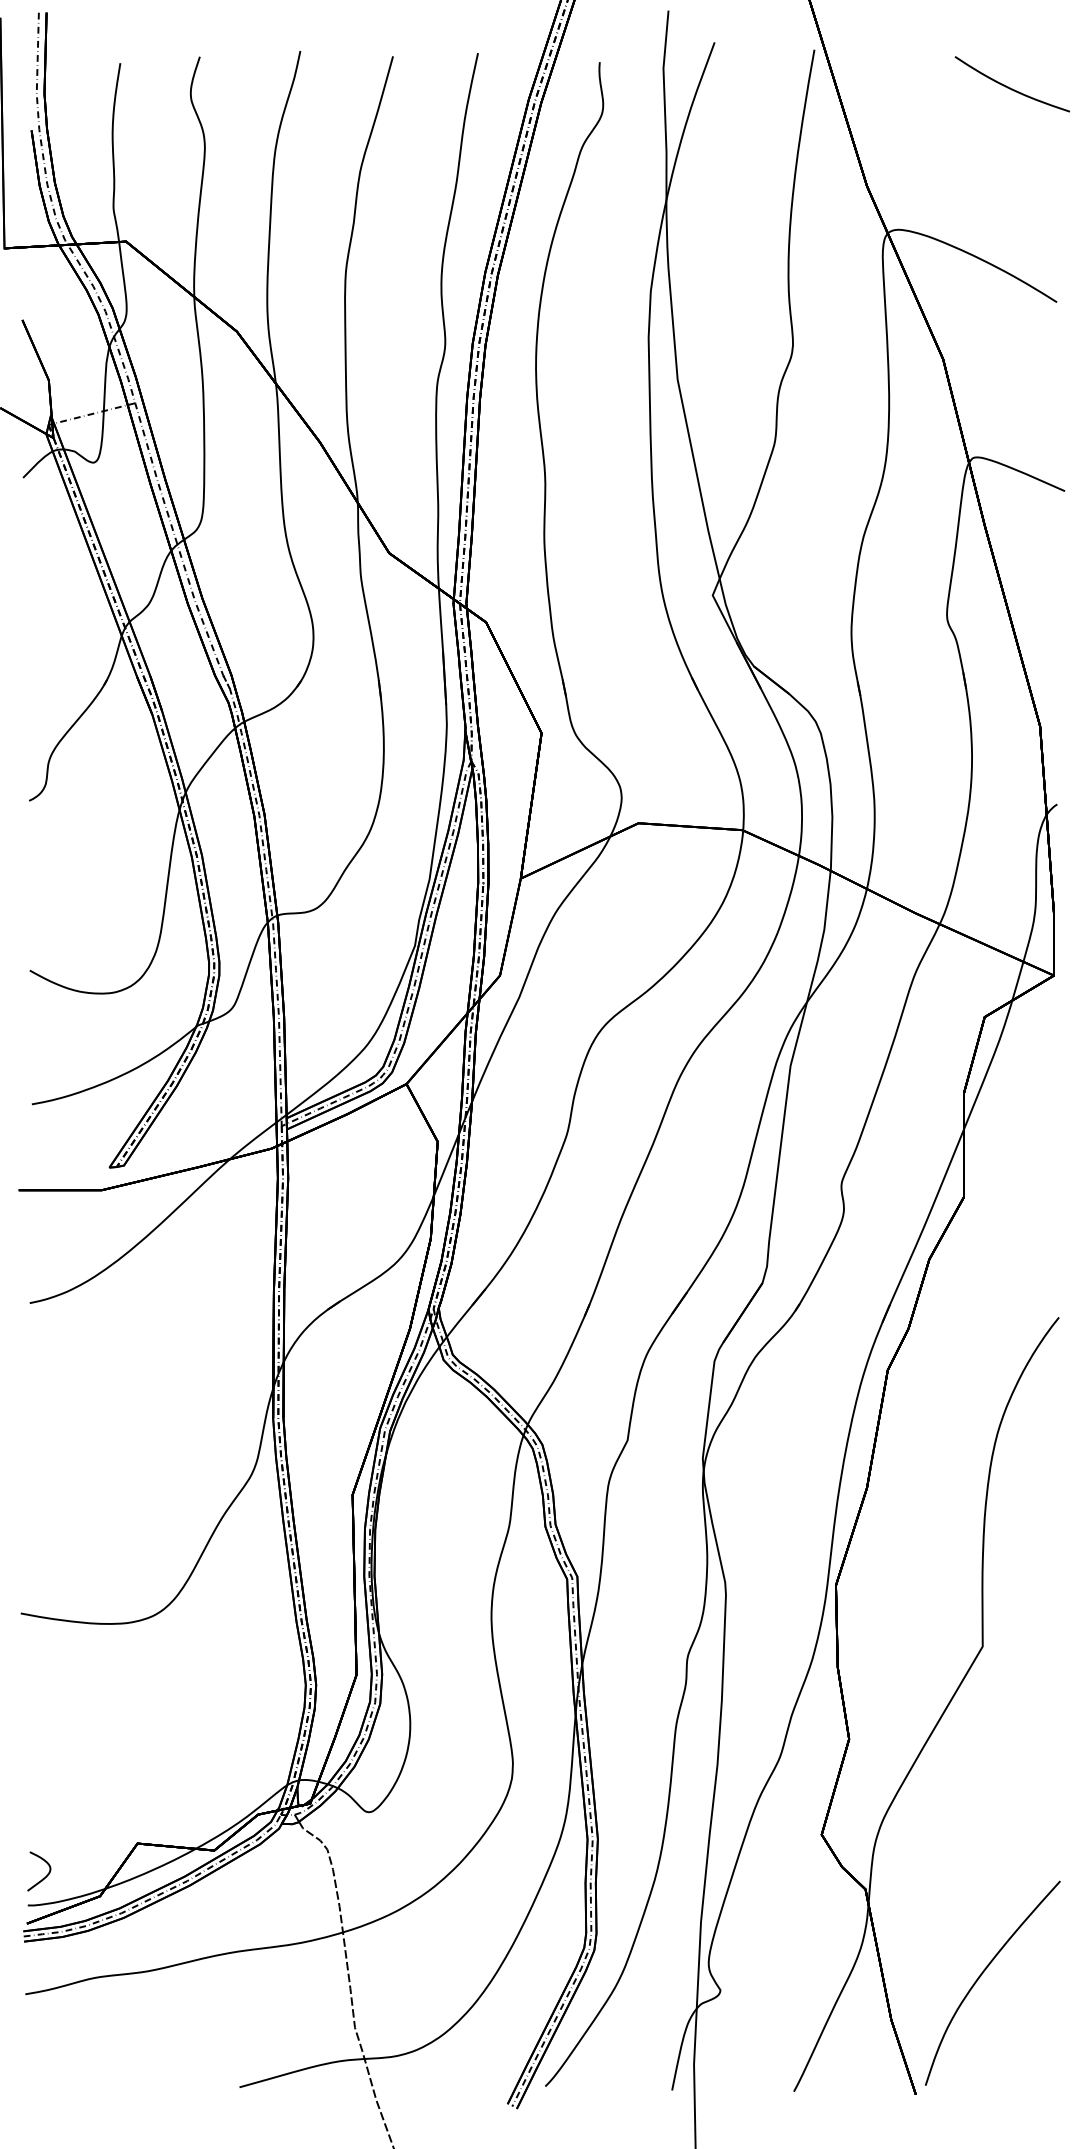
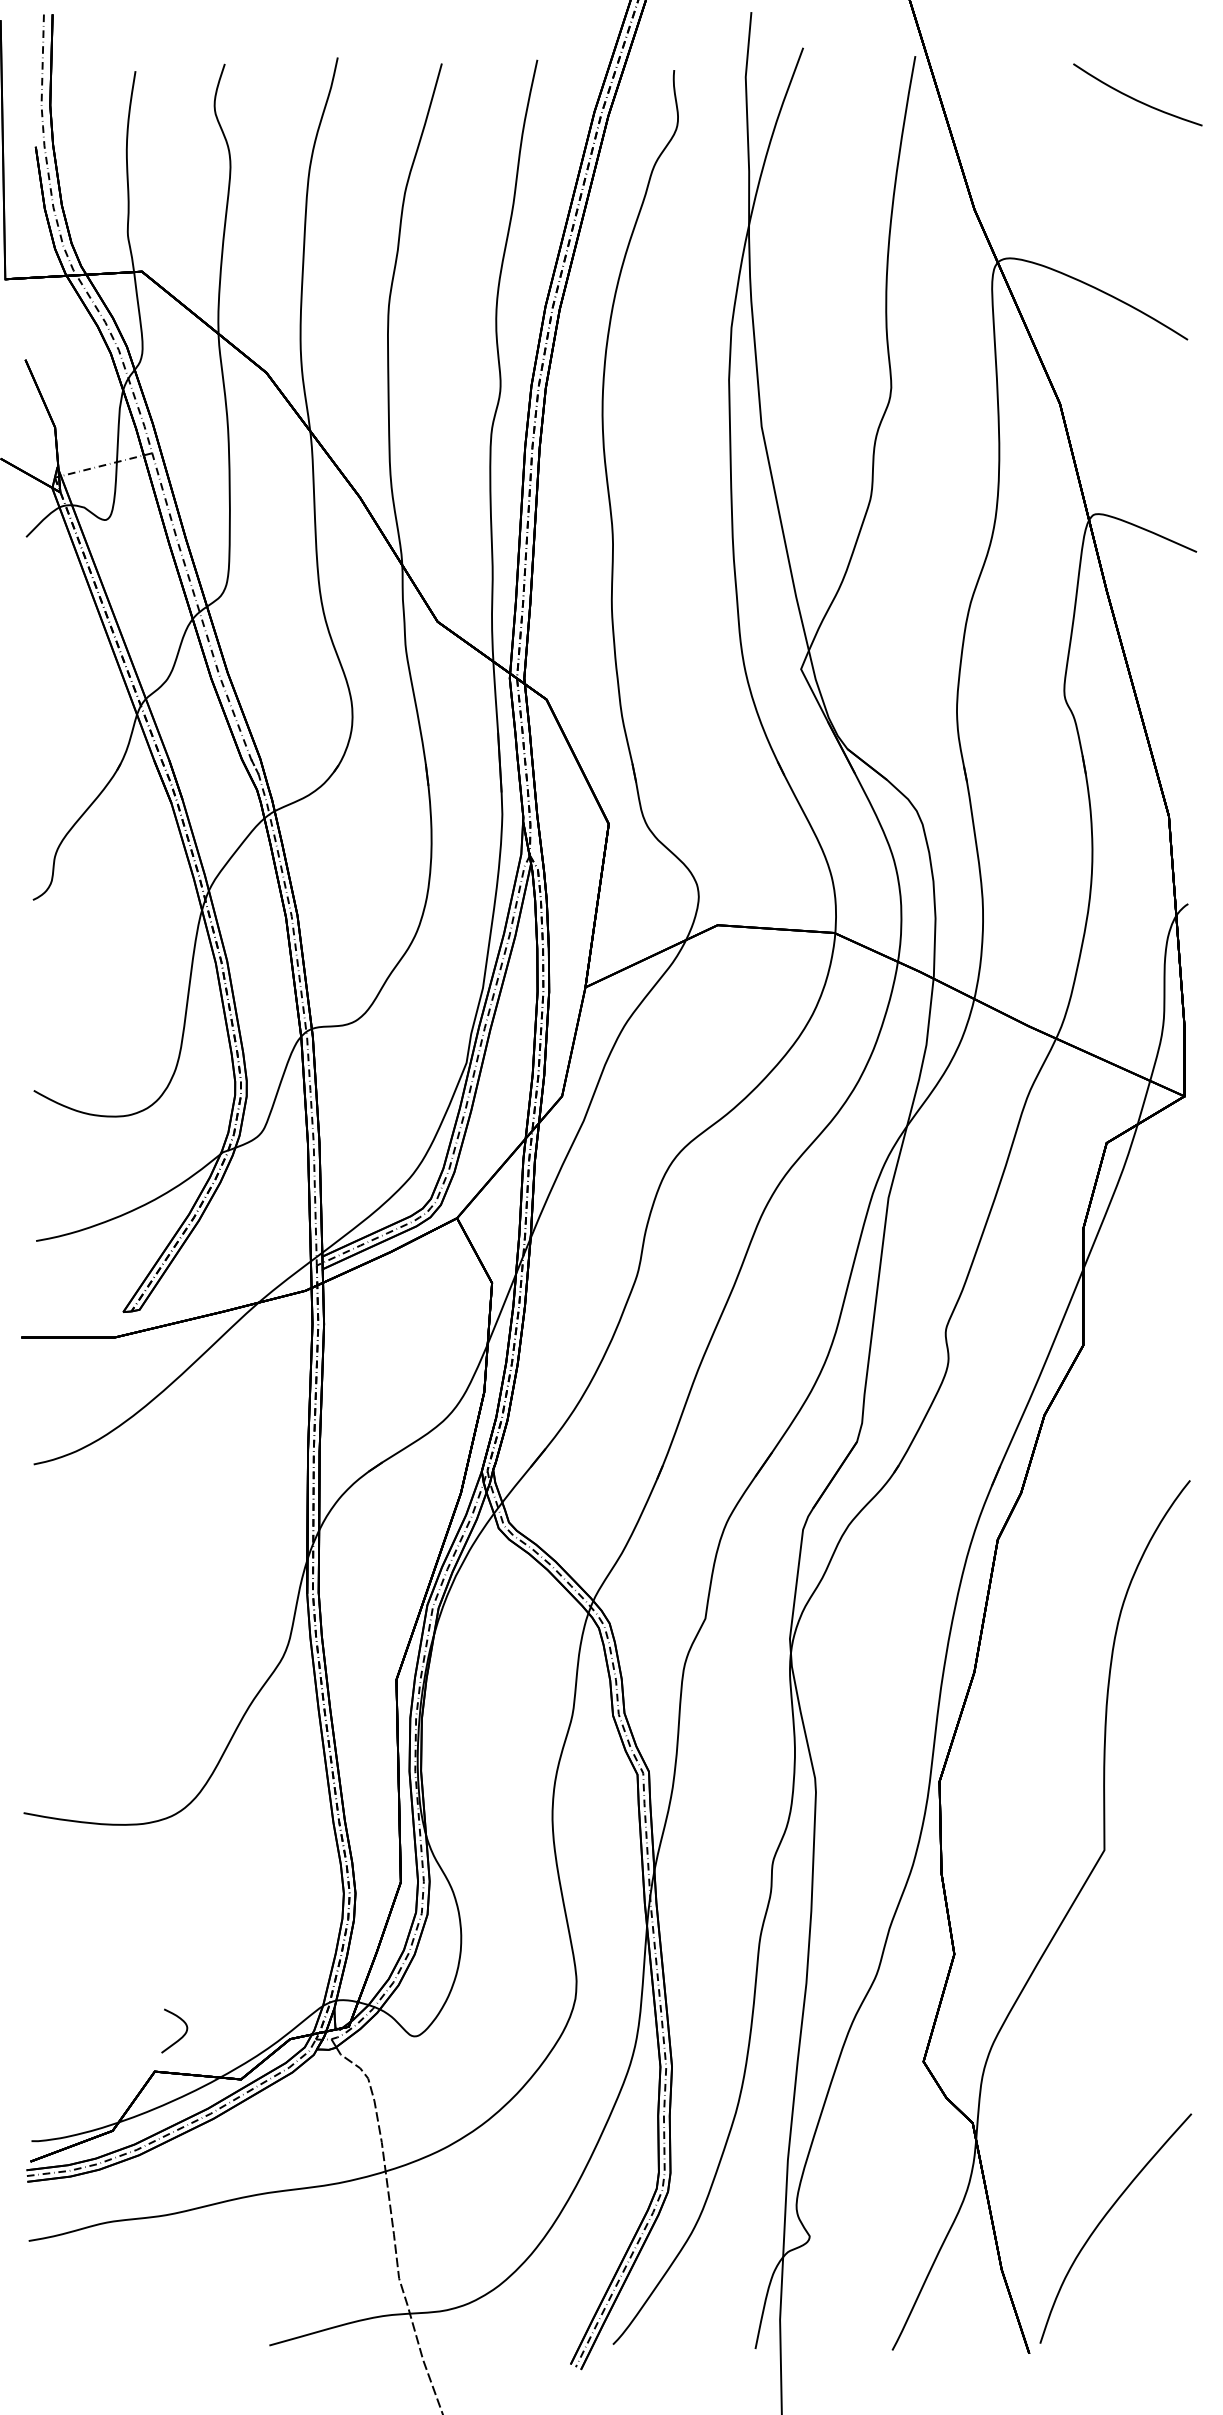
curve: (43, 1877) -> (179, 2037), moved

